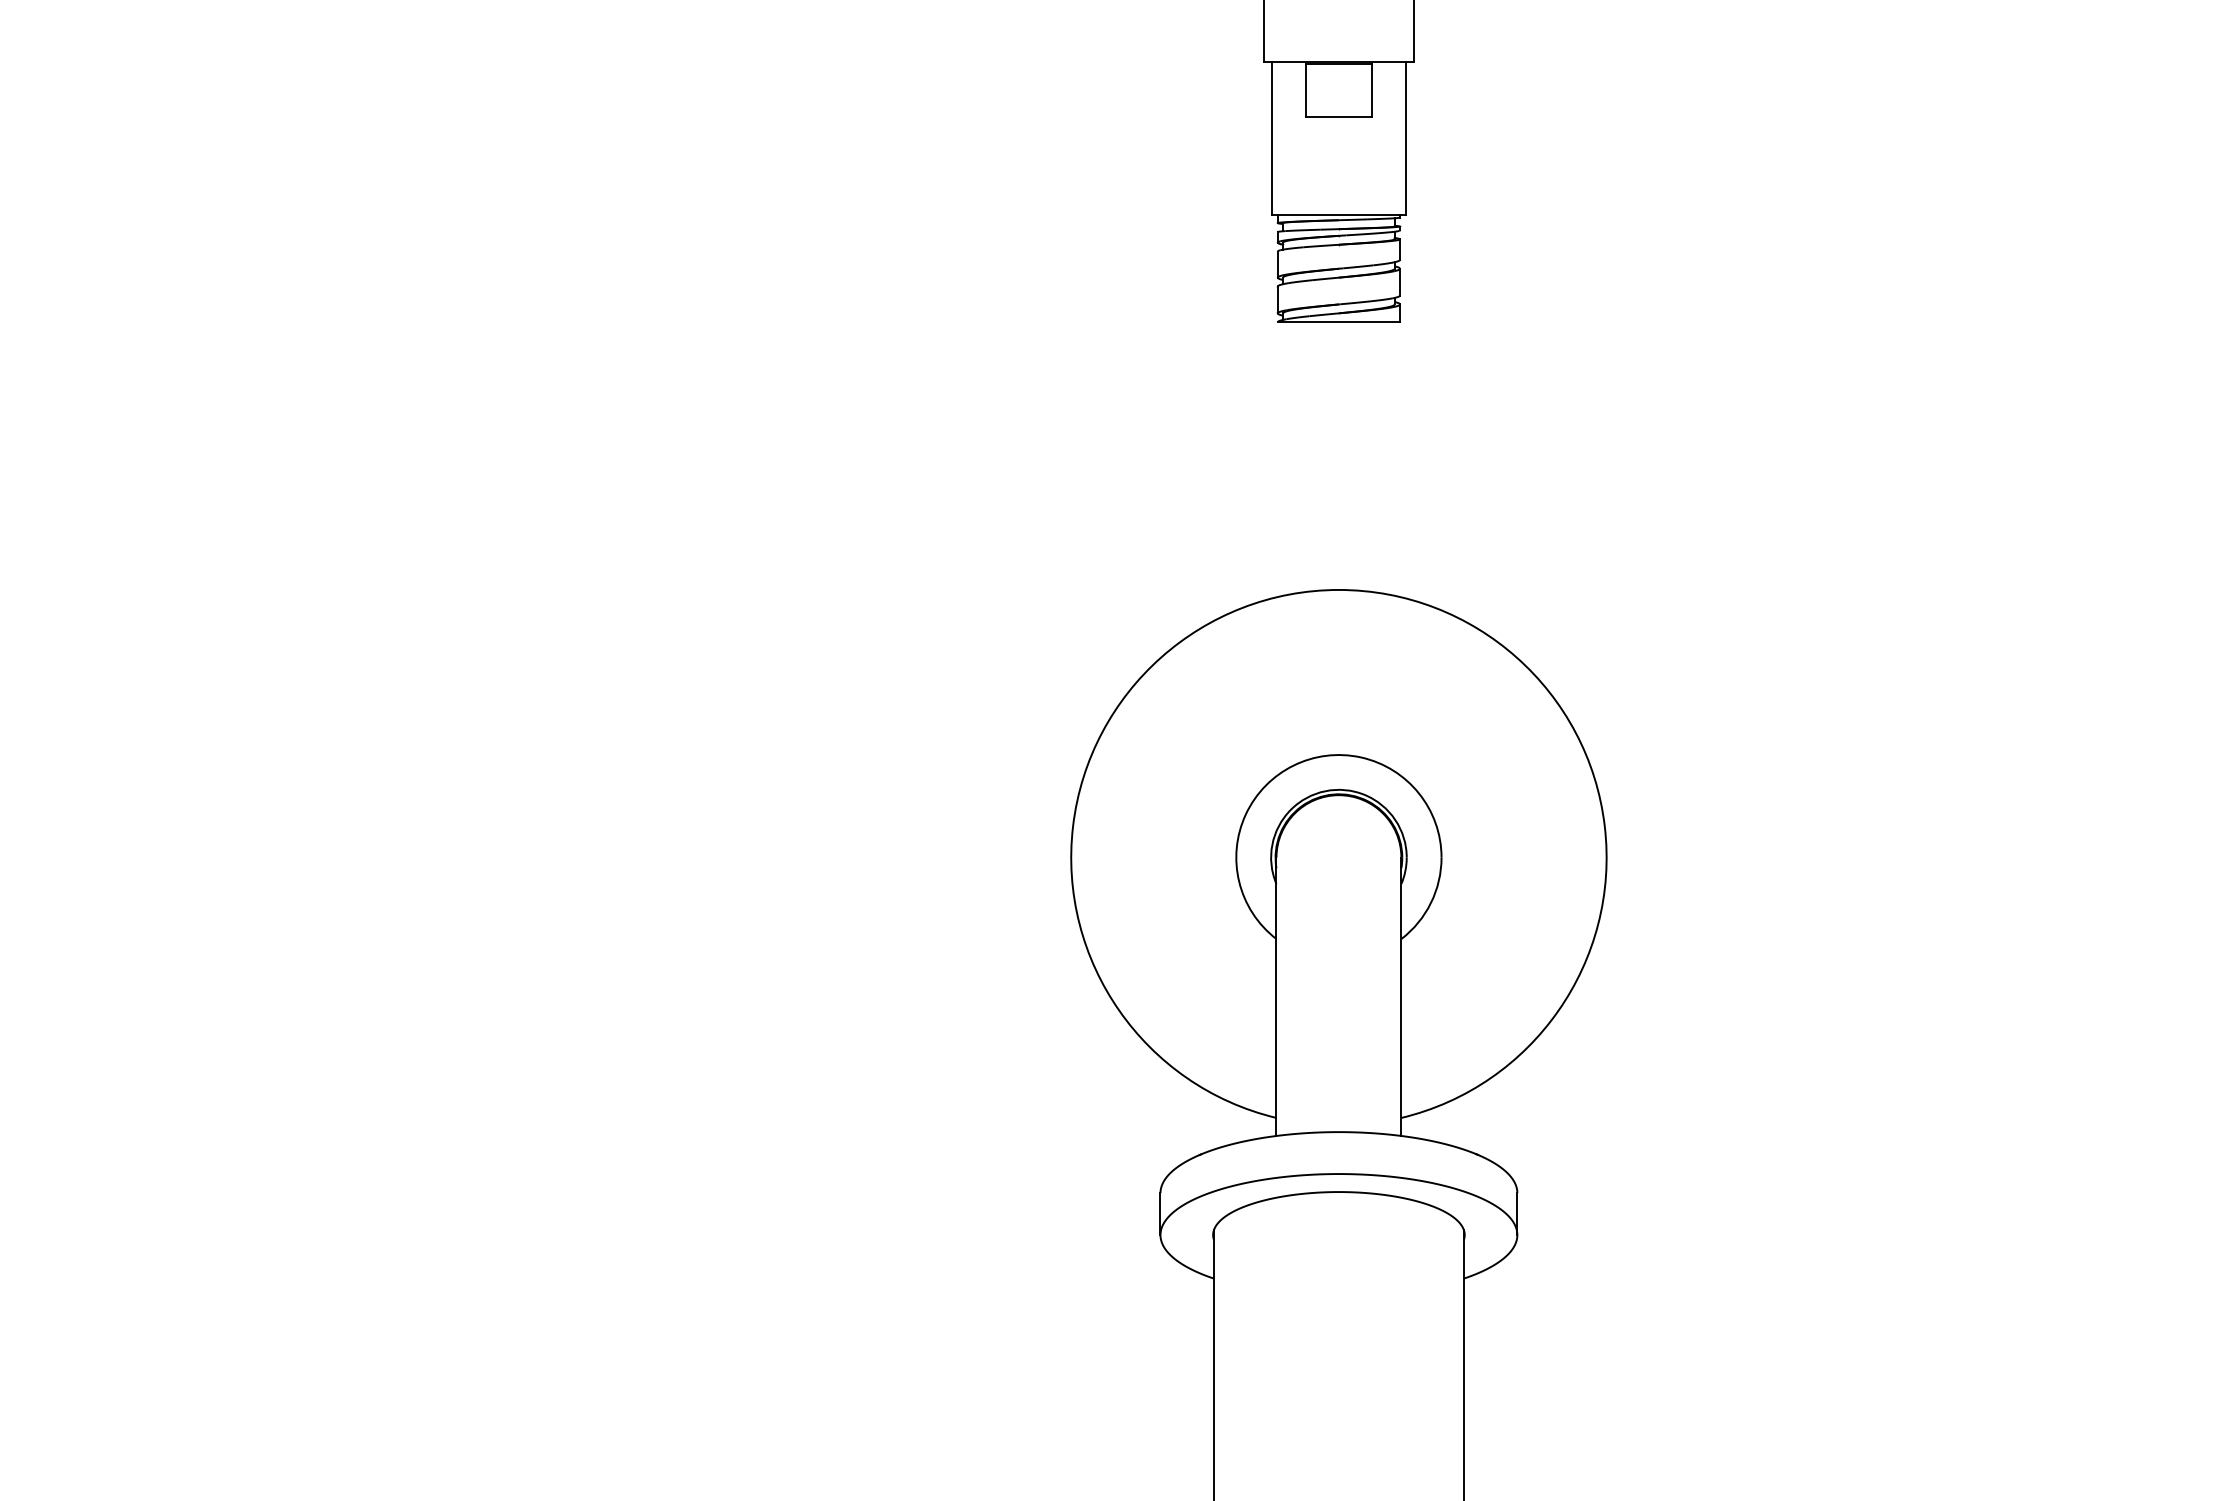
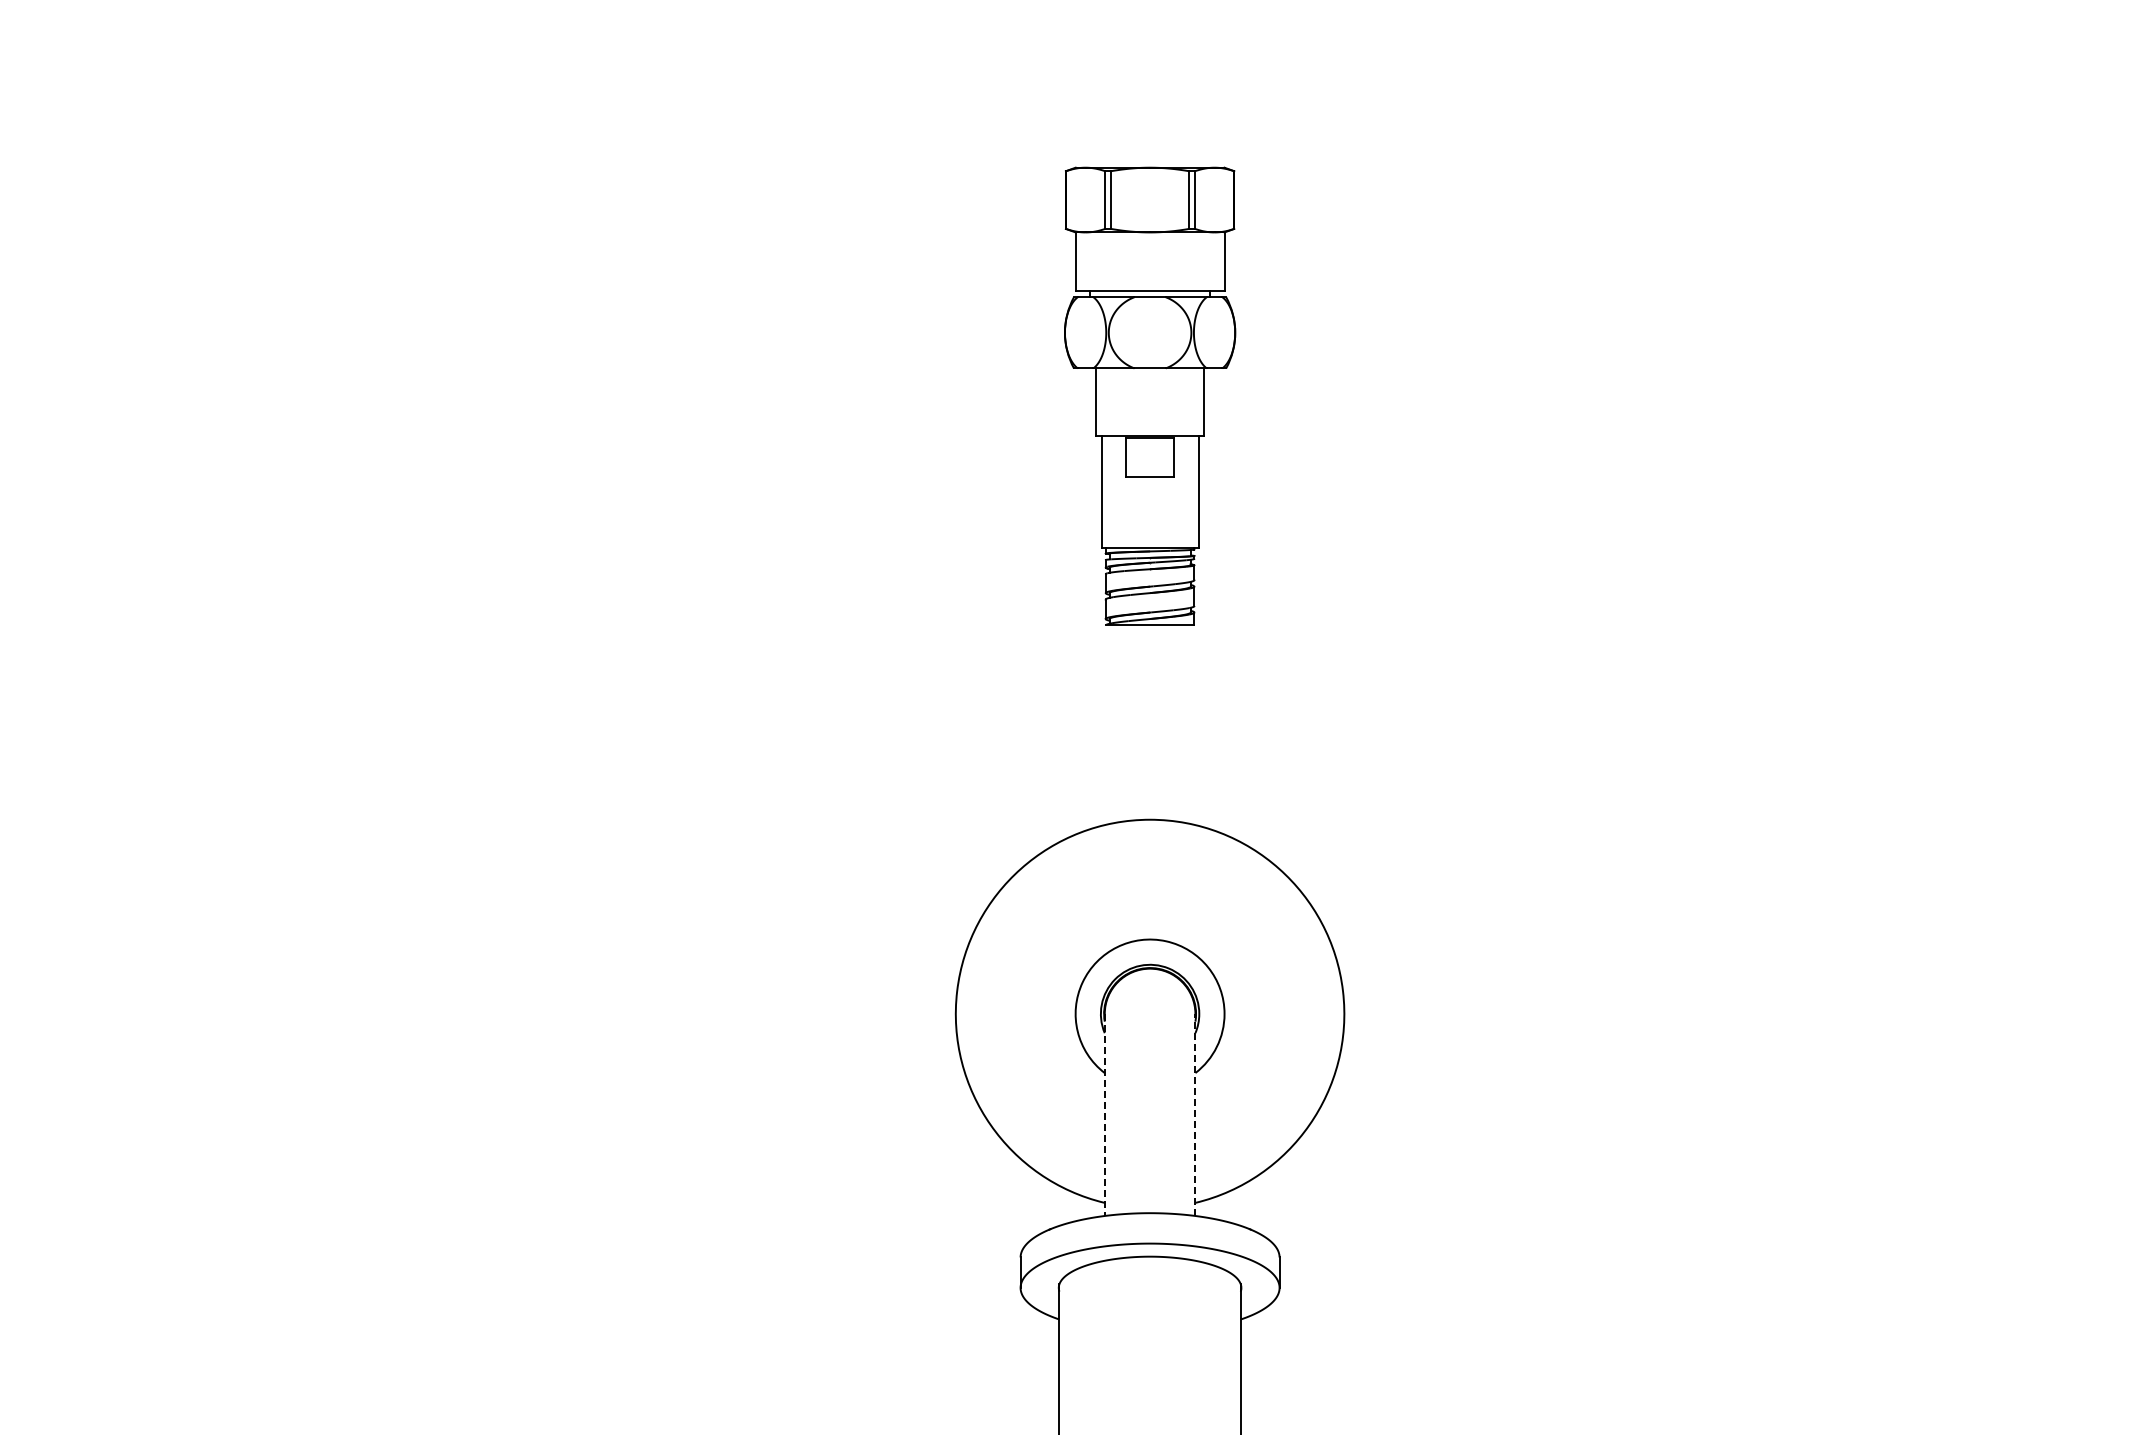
line: (1276, 996) -> (1104, 1114), solid -> dashed
line: (1401, 996) -> (1195, 1114), solid -> dashed

